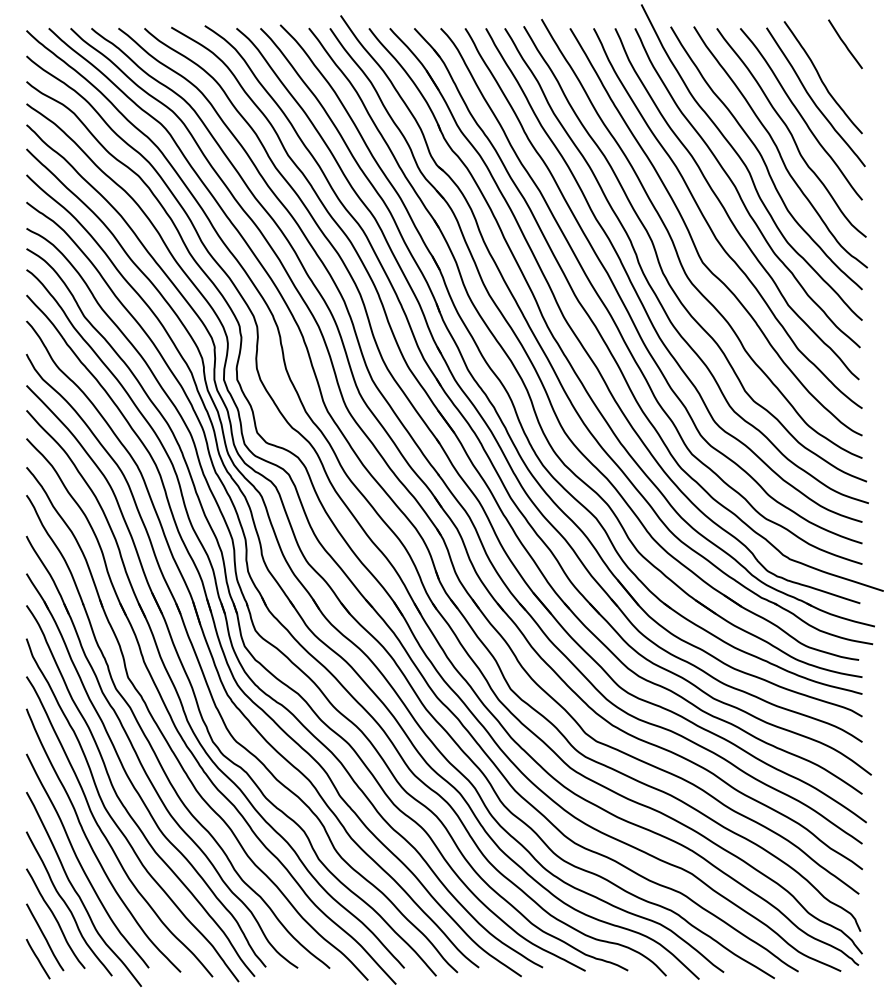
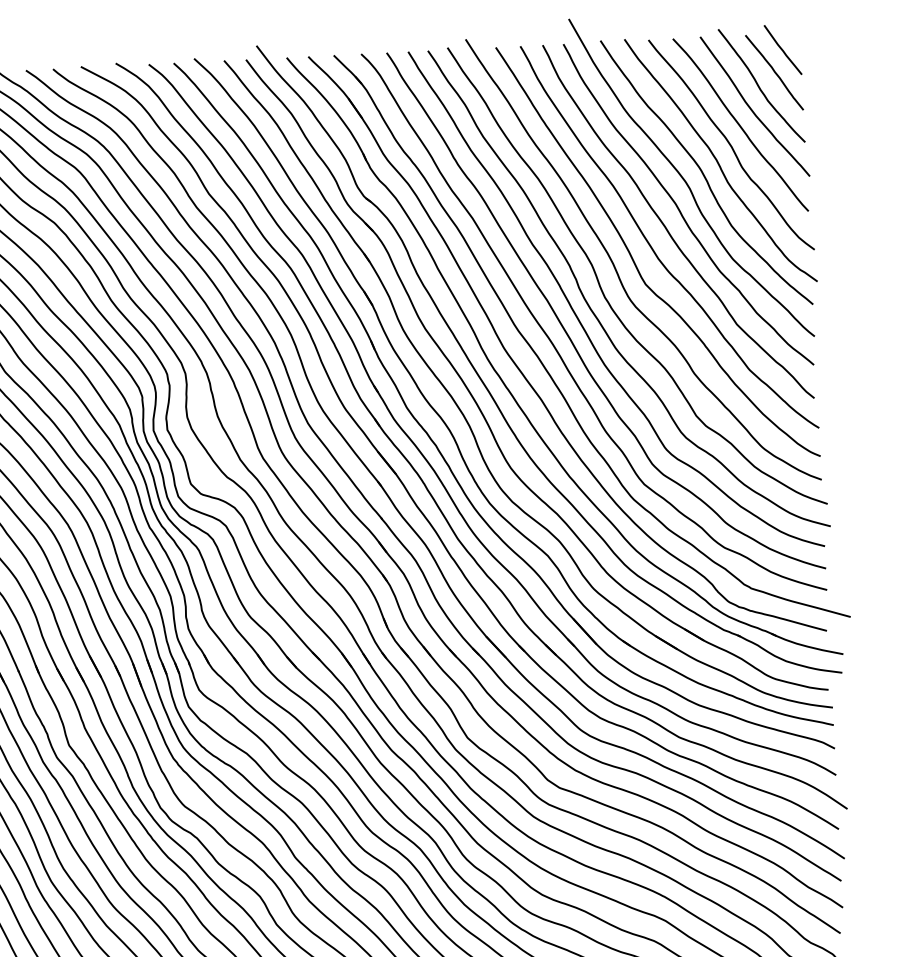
curve: (835, 65) -> (773, 72), added

